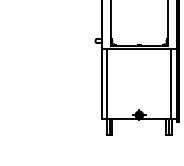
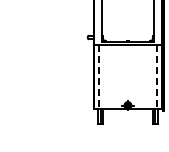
line: (107, 84) -> (98, 77), solid -> dashed
line: (171, 84) -> (157, 77), solid -> dashed

